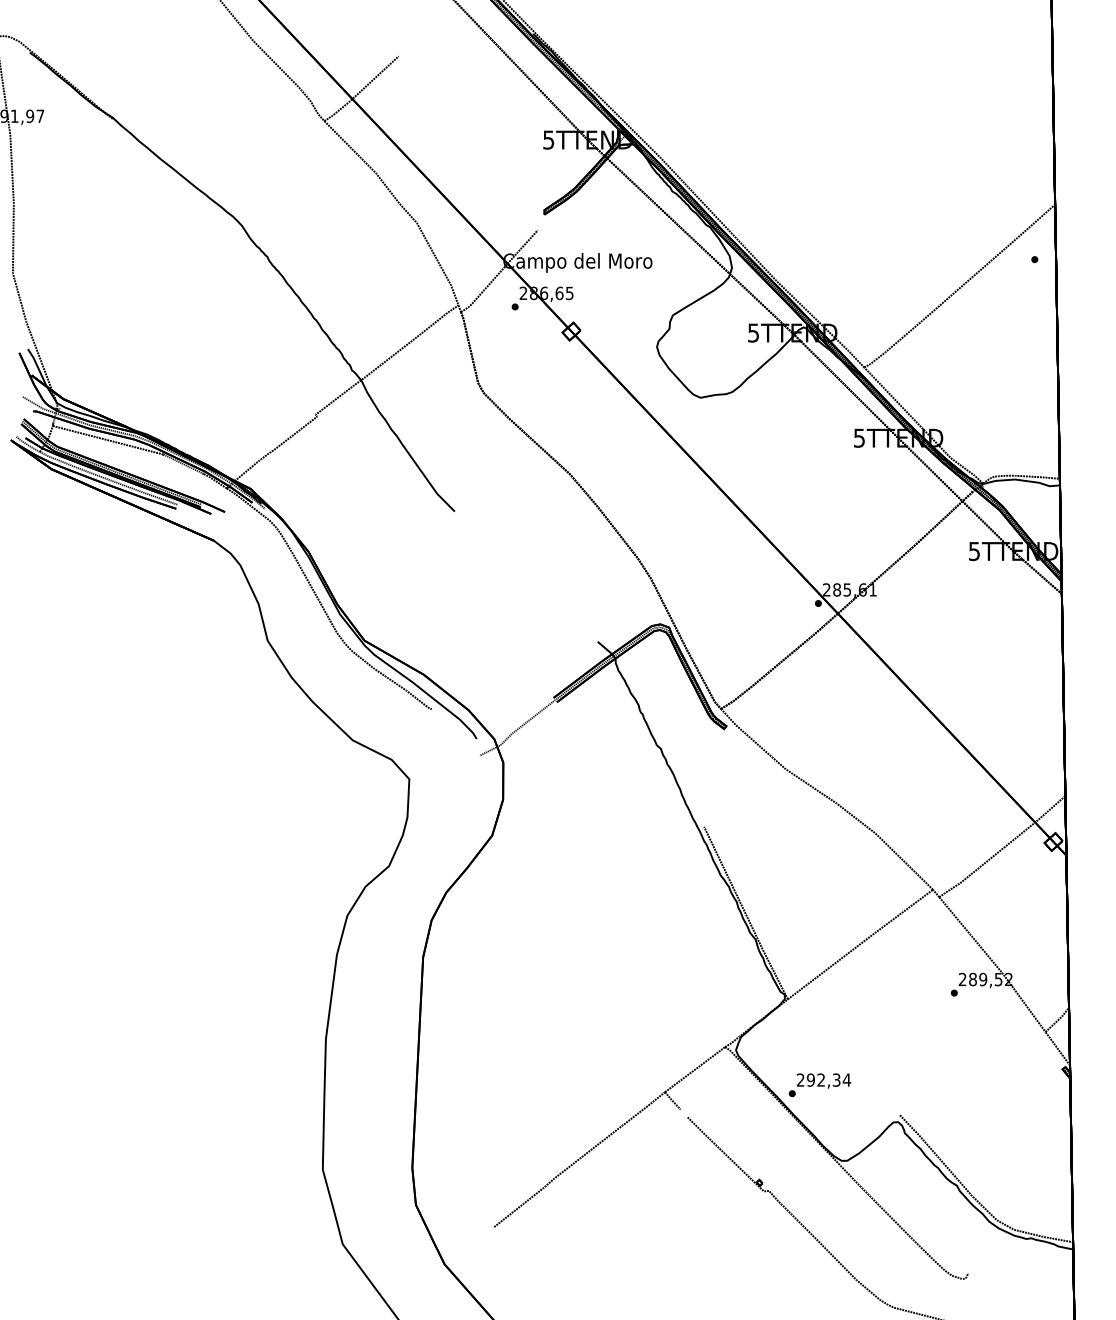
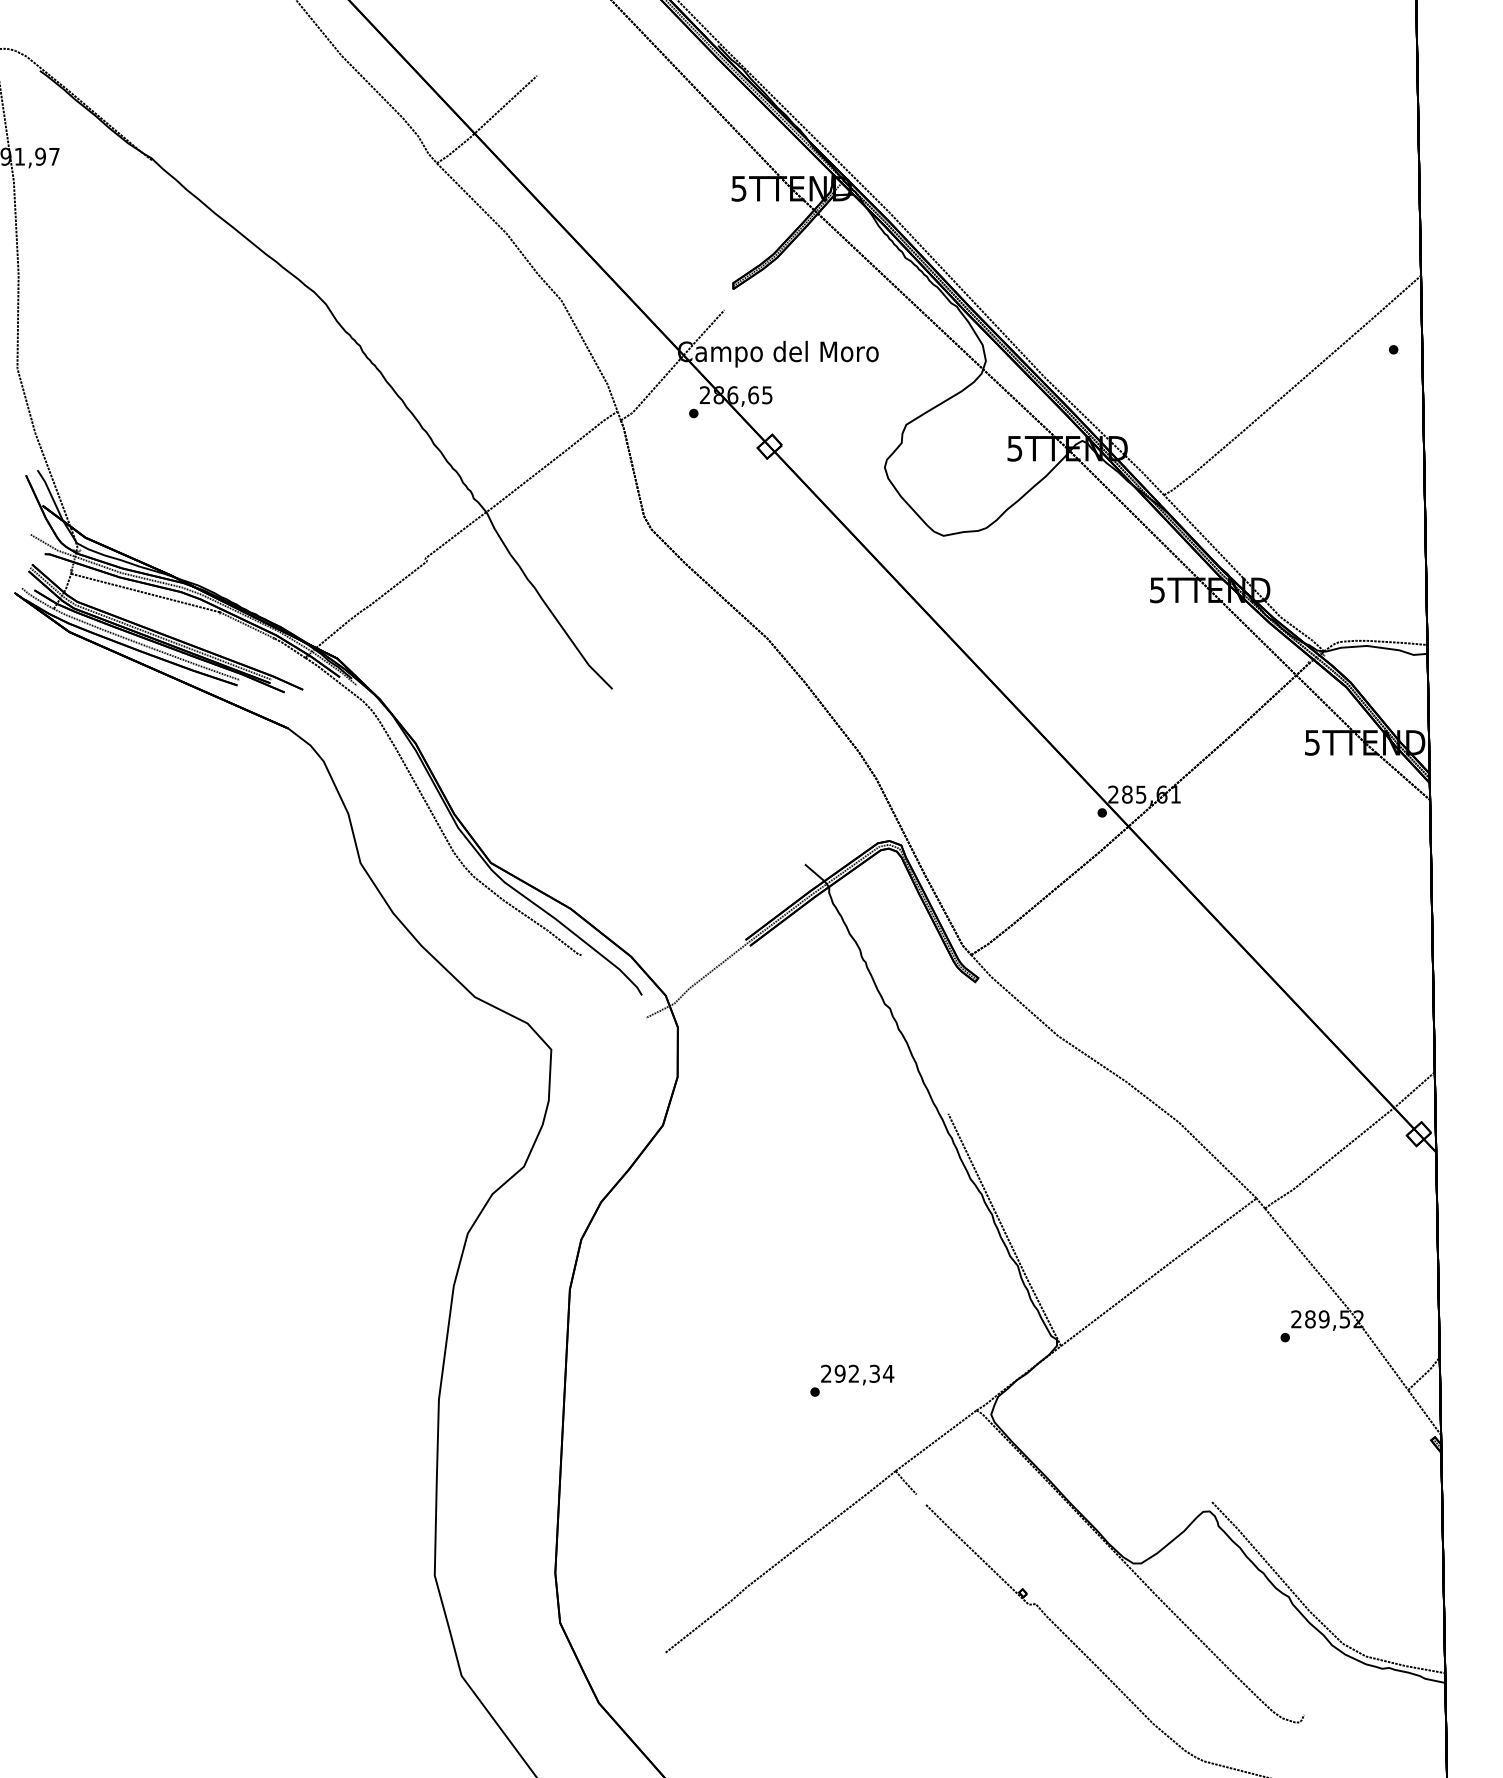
text: (820, 1085) -> (852, 1380), moved

